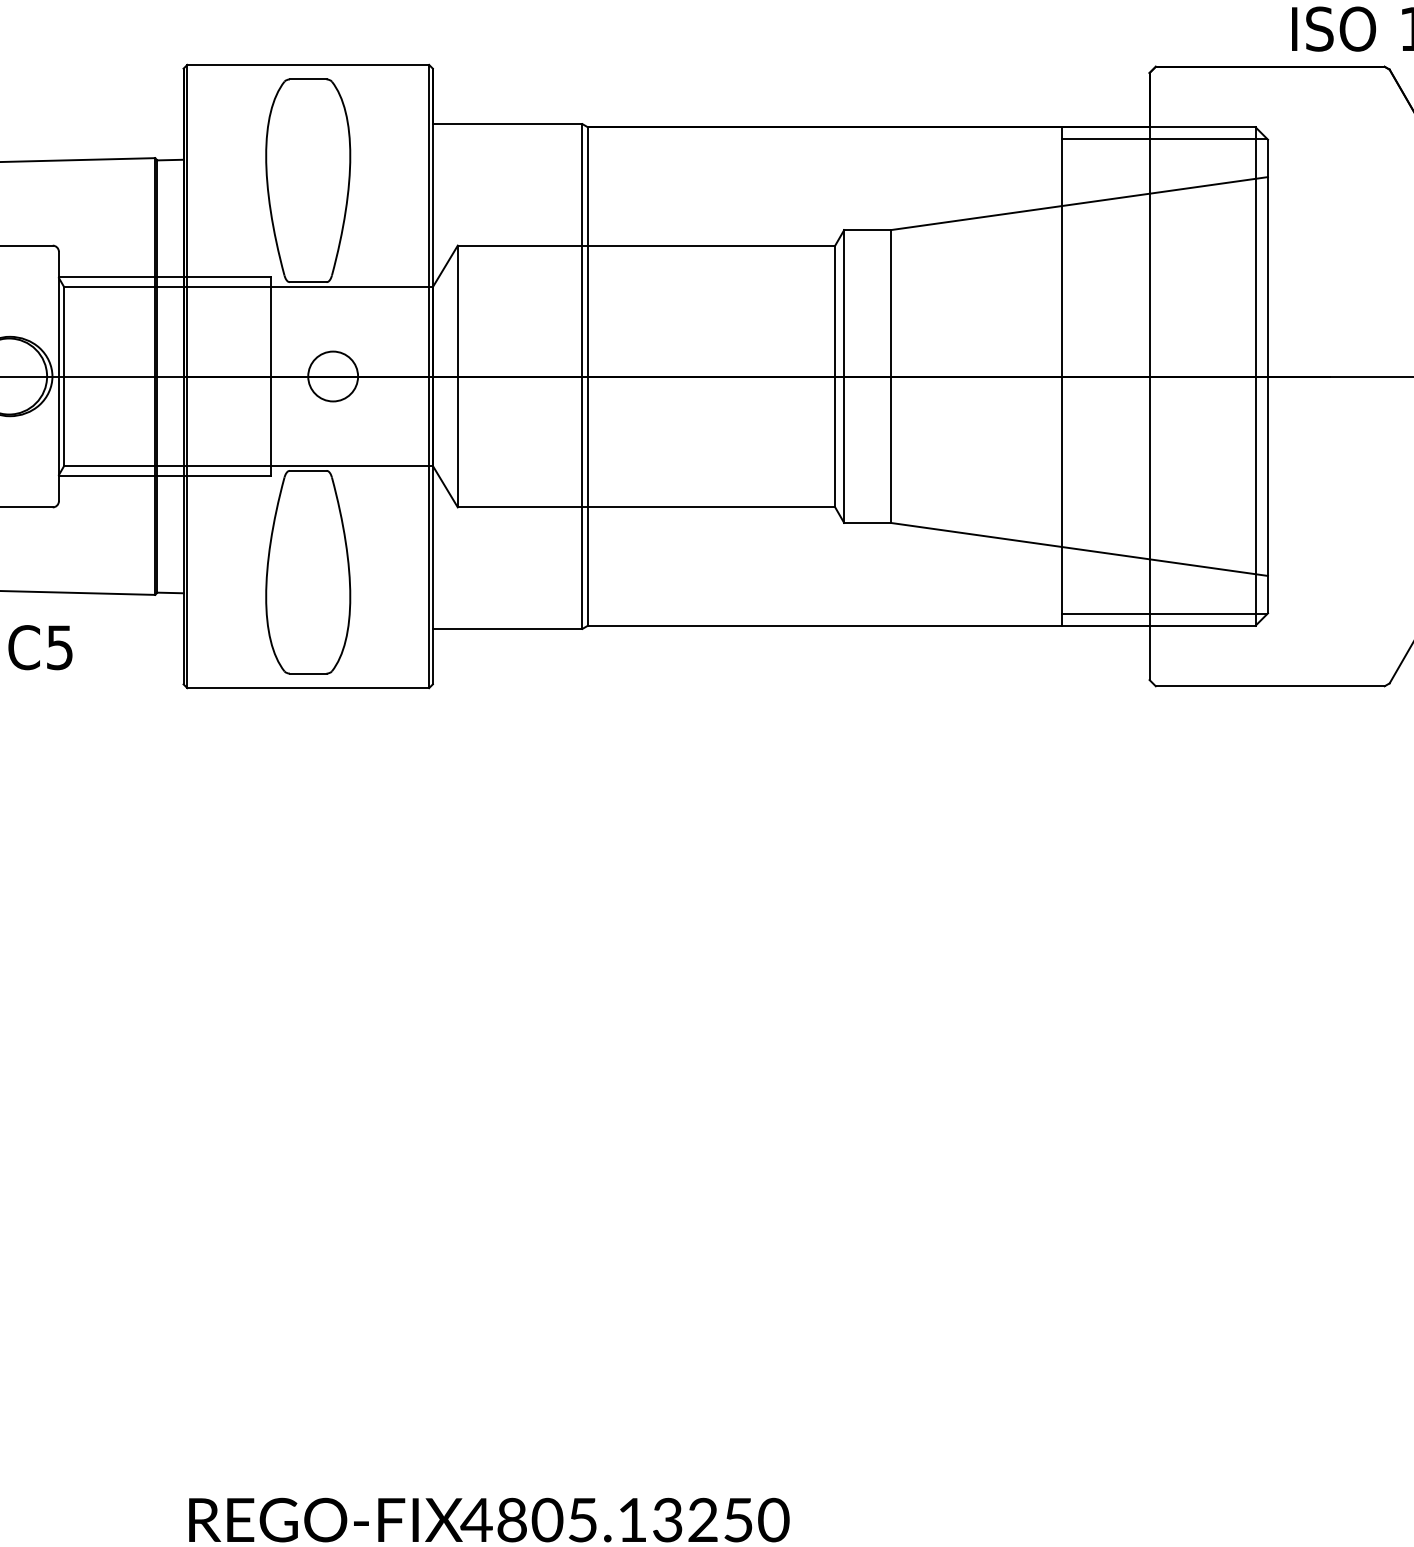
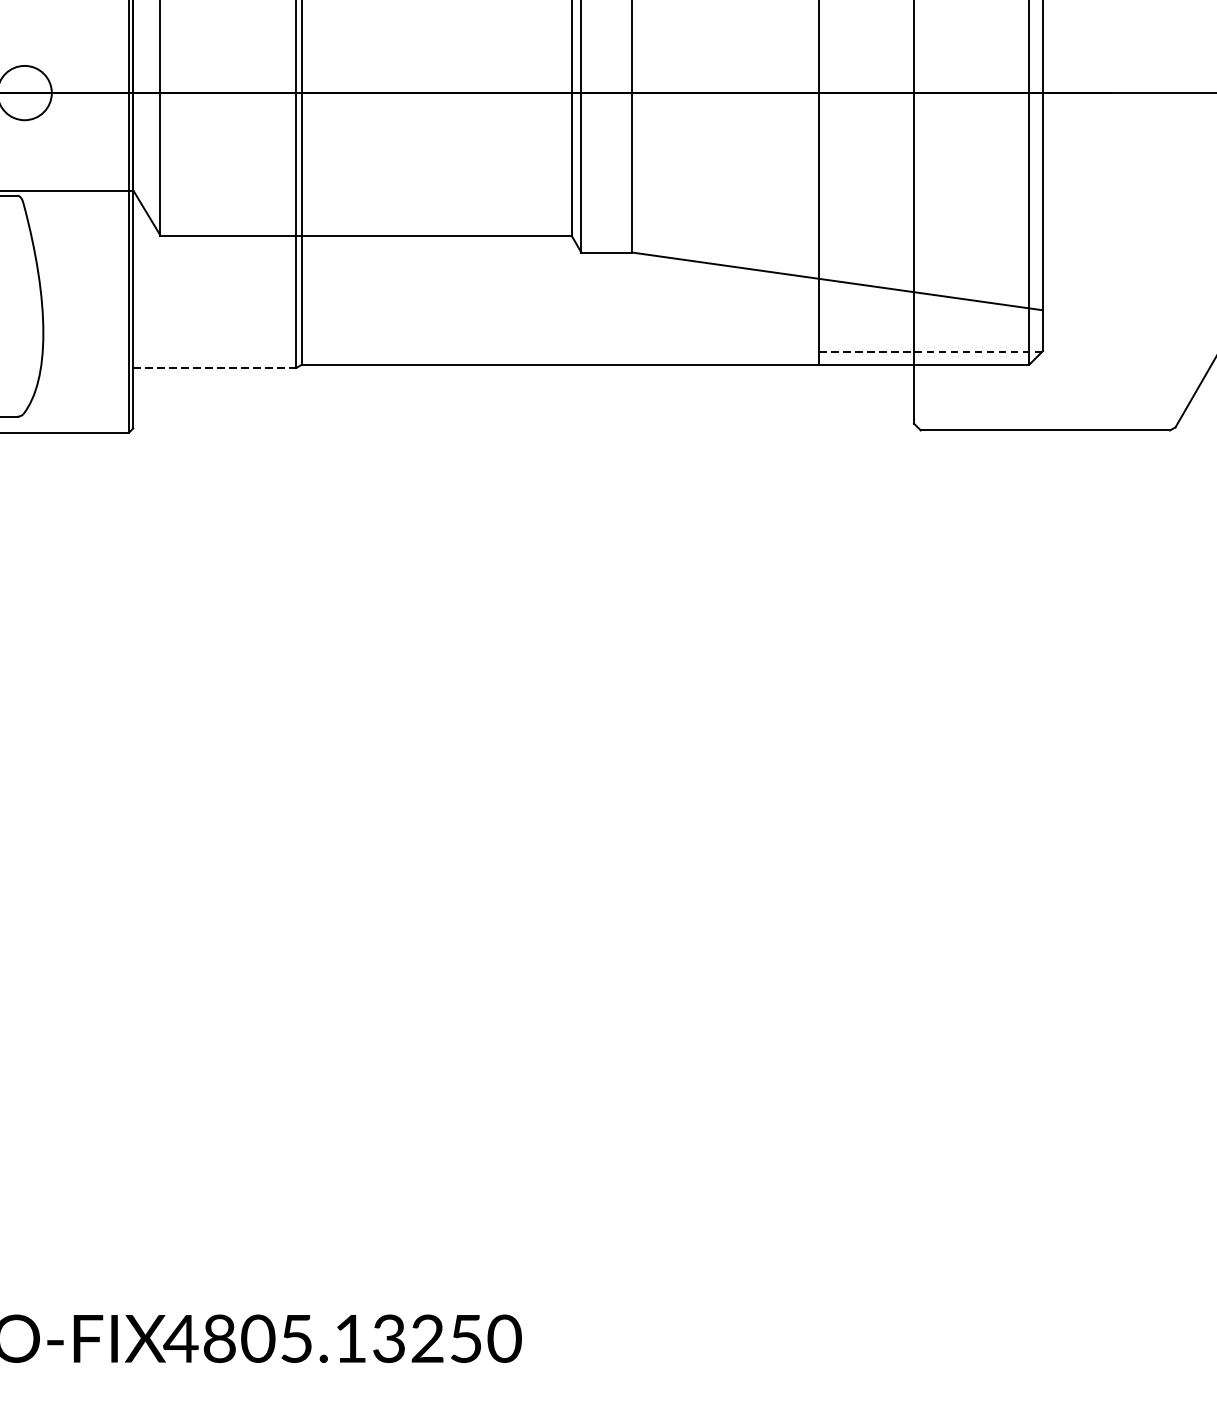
line: (1165, 614) -> (931, 352), solid -> dashed
line: (507, 628) -> (214, 367), solid -> dashed

